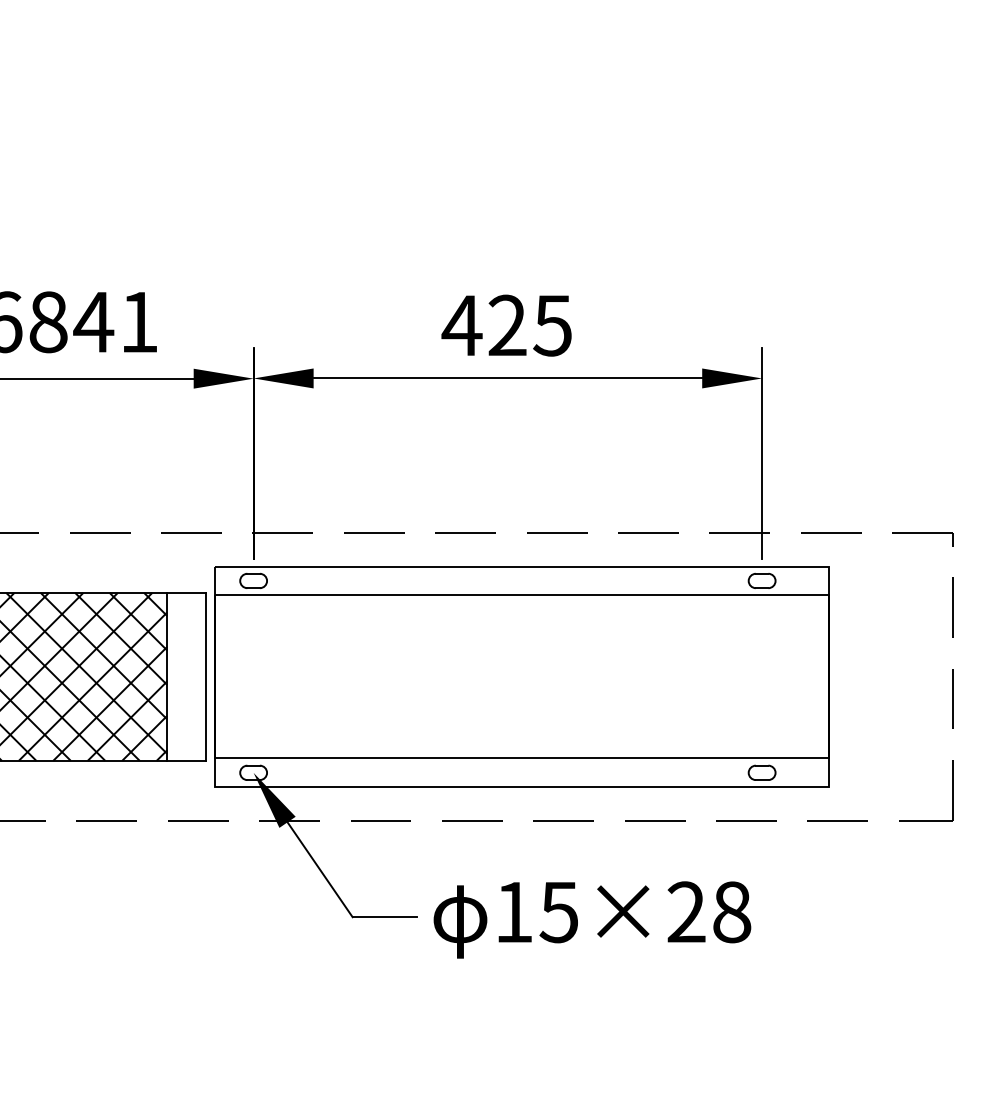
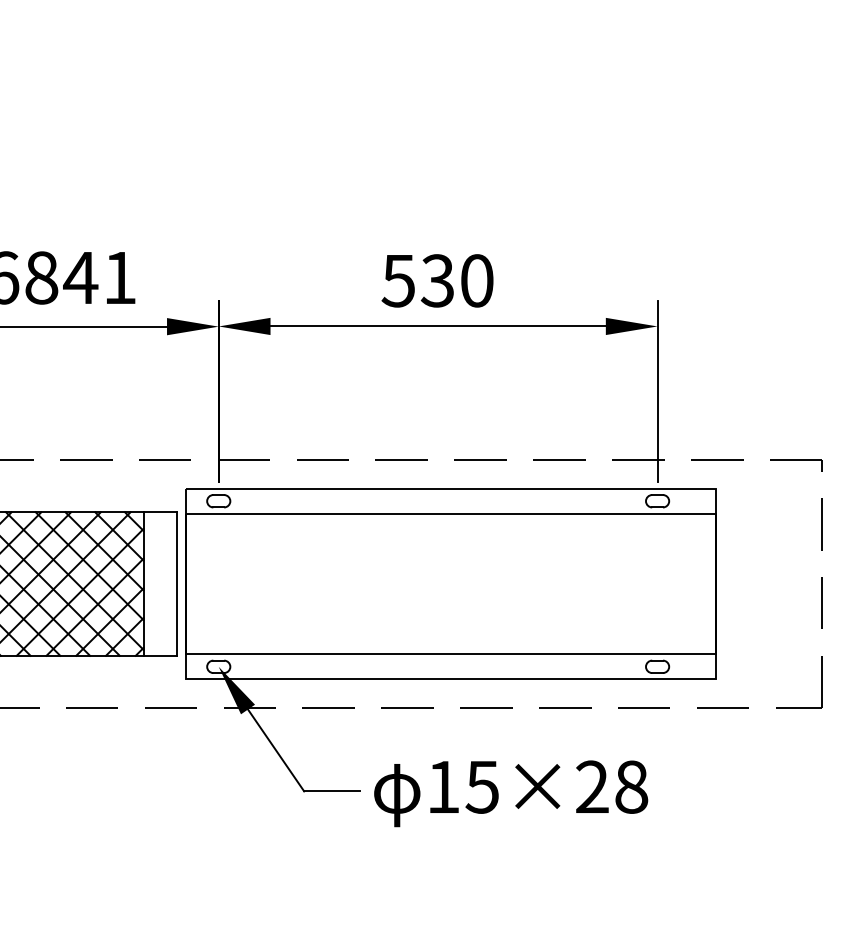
text: (506, 325) -> (436, 280), 425 -> 530

